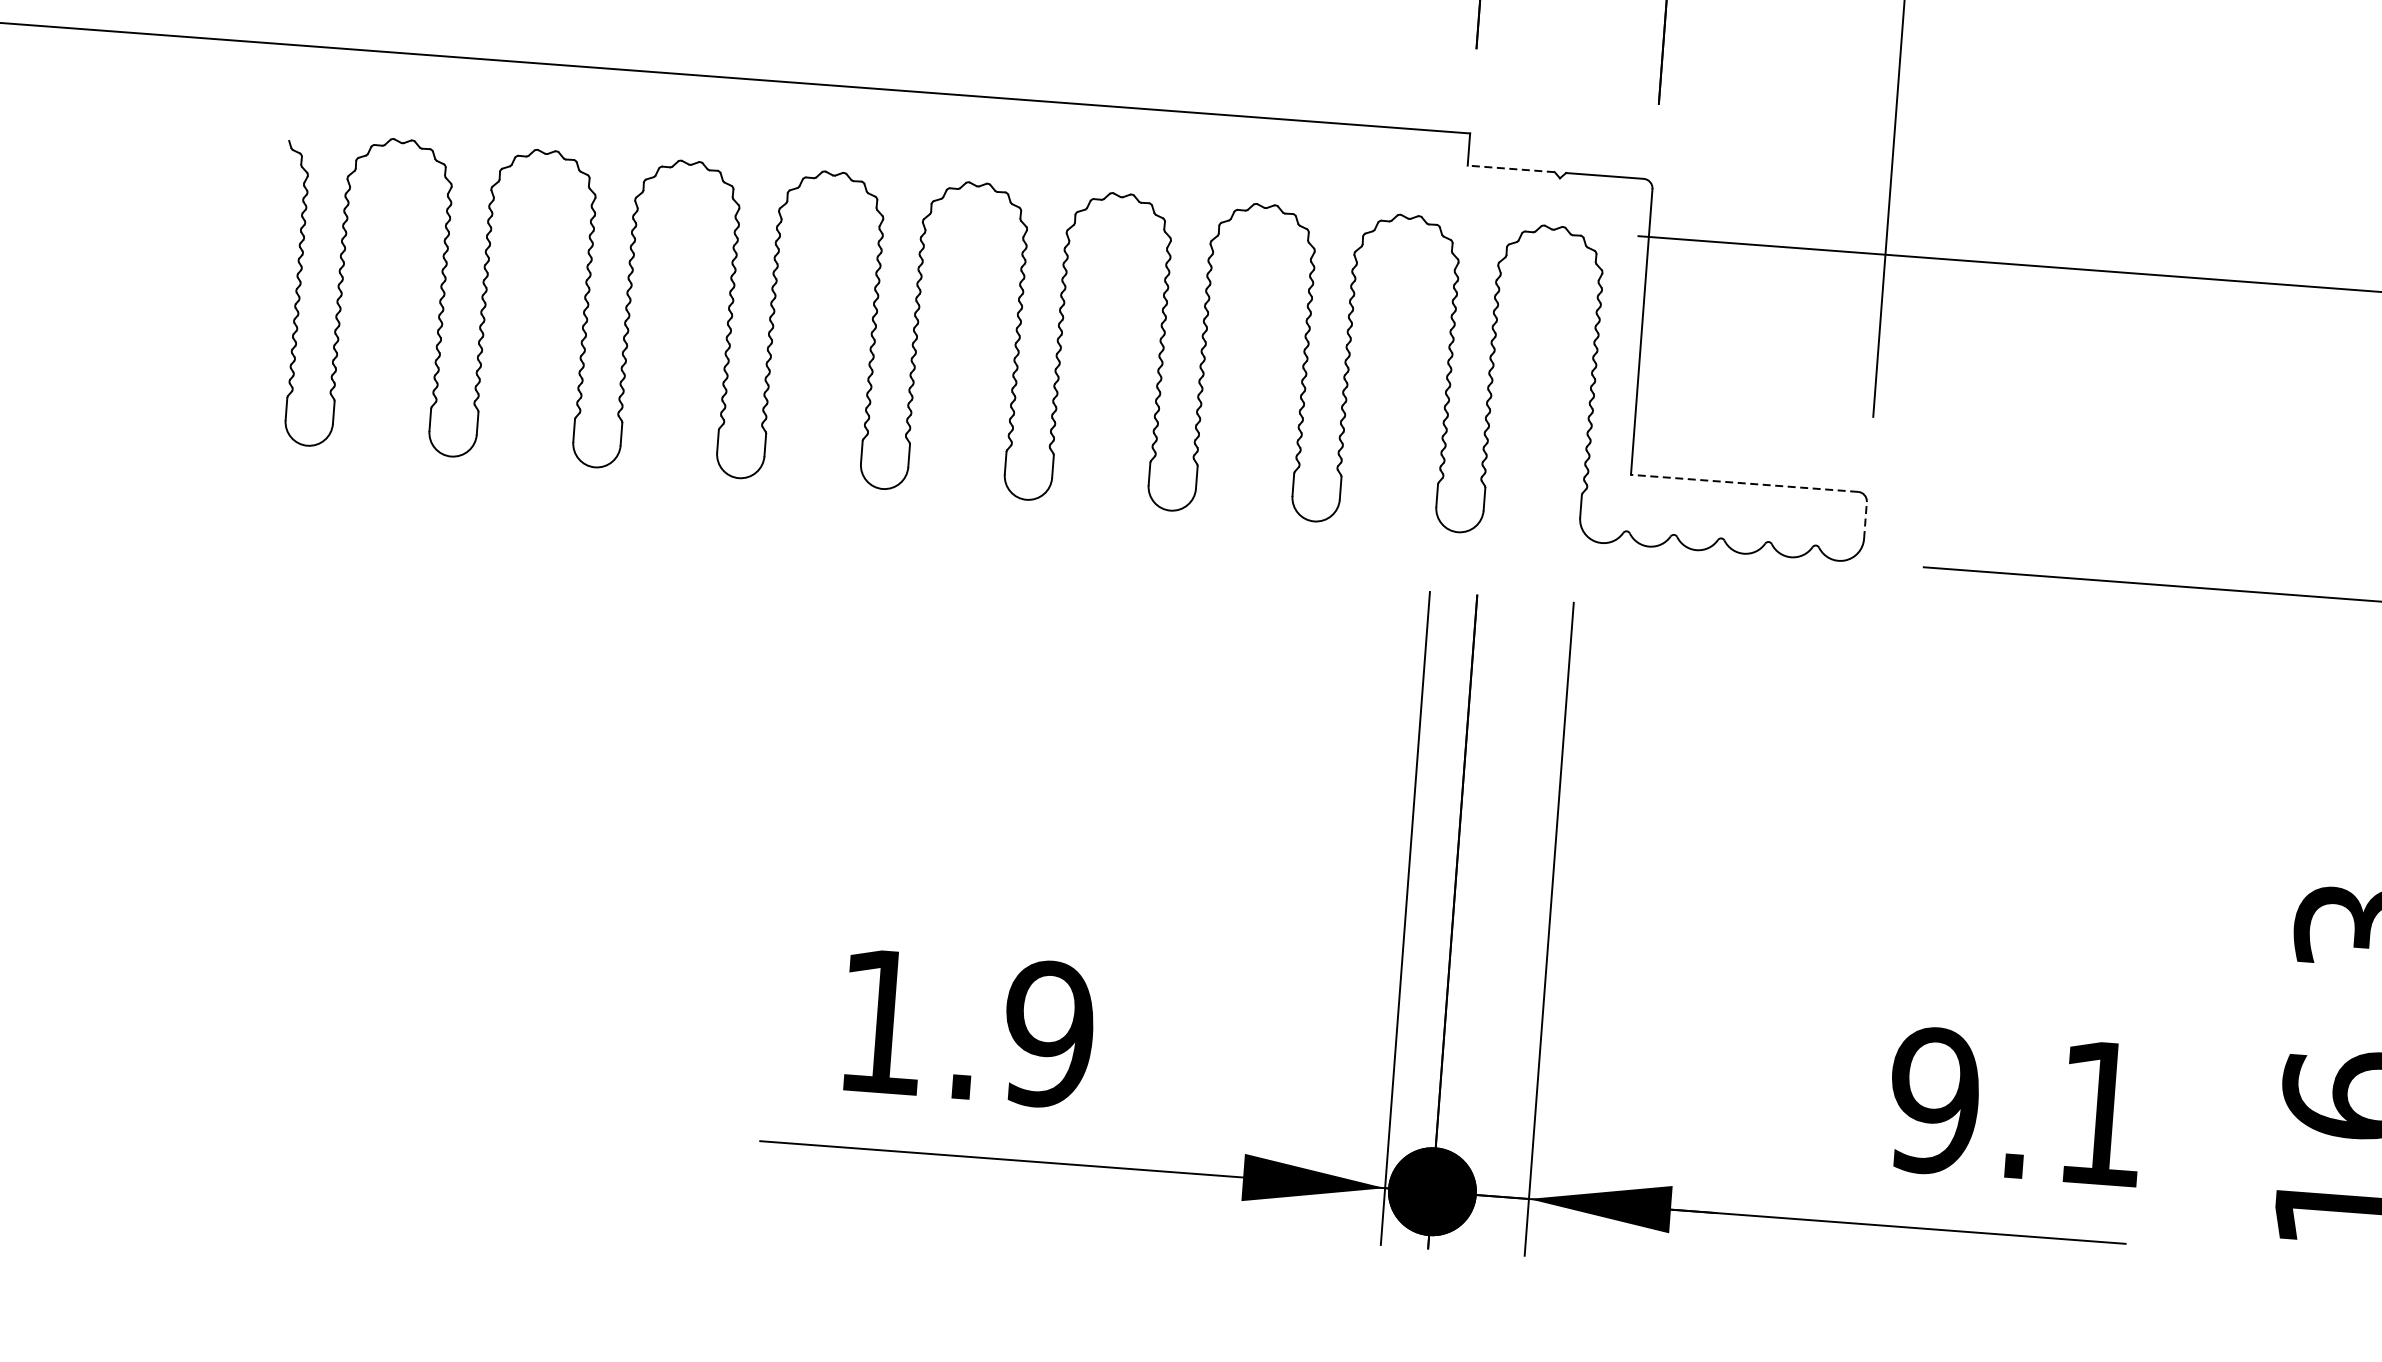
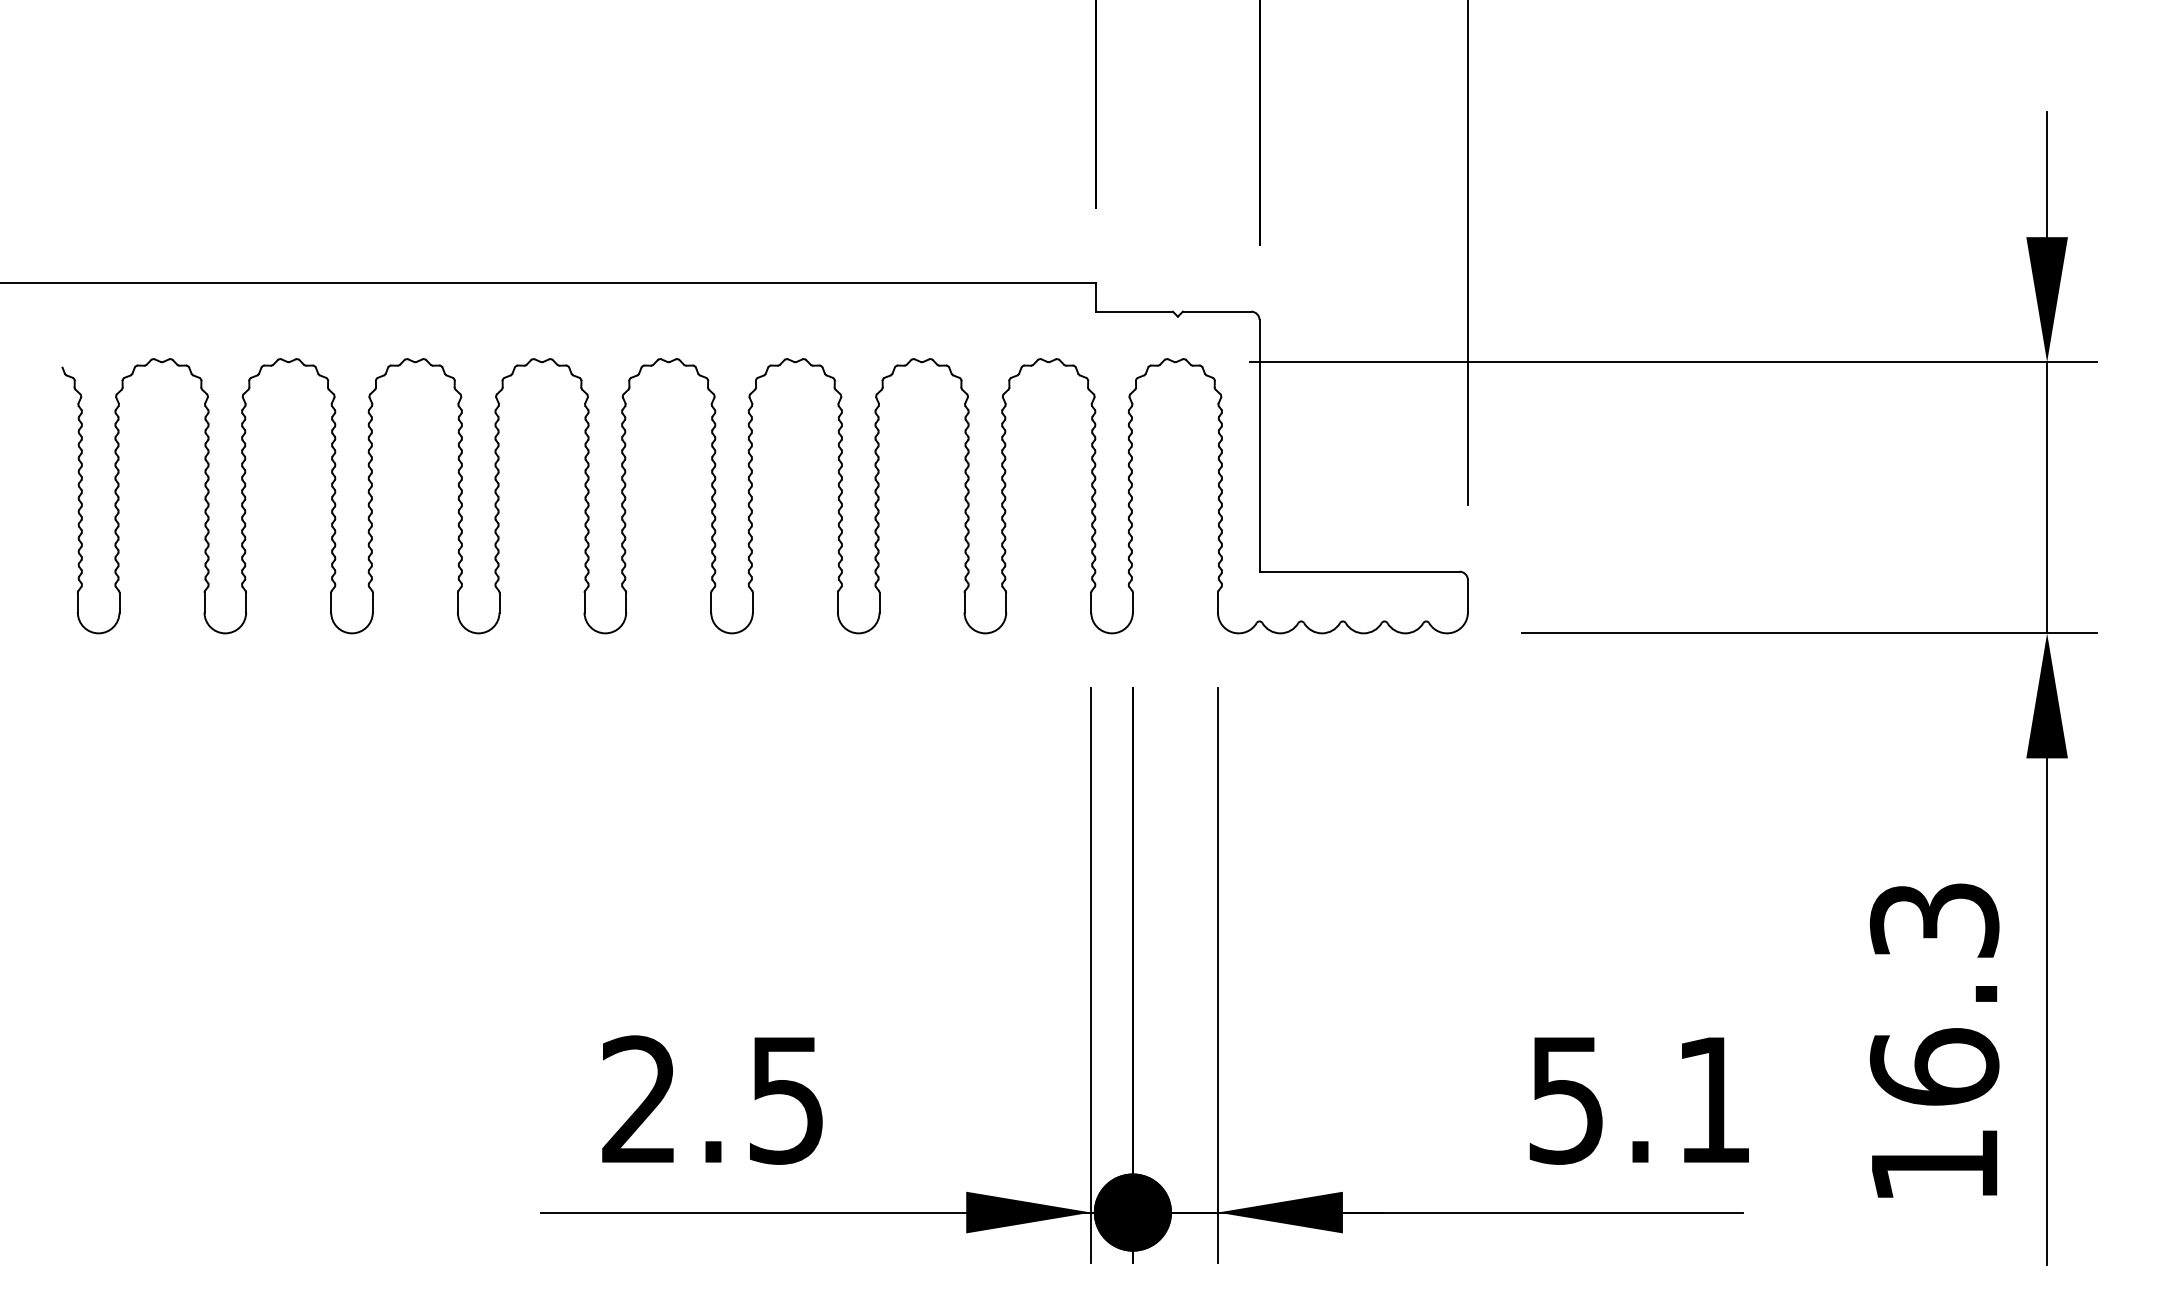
line: (1511, 168) -> (1134, 311), dashed -> solid
line: (1744, 483) -> (1359, 571), dashed -> solid
line: (1865, 519) -> (1467, 595), dashed -> solid
text: (965, 1027) -> (713, 1099), 1.9 -> 2.5
text: (1934, 1100) -> (1566, 1099), 9.1 -> 5.1

